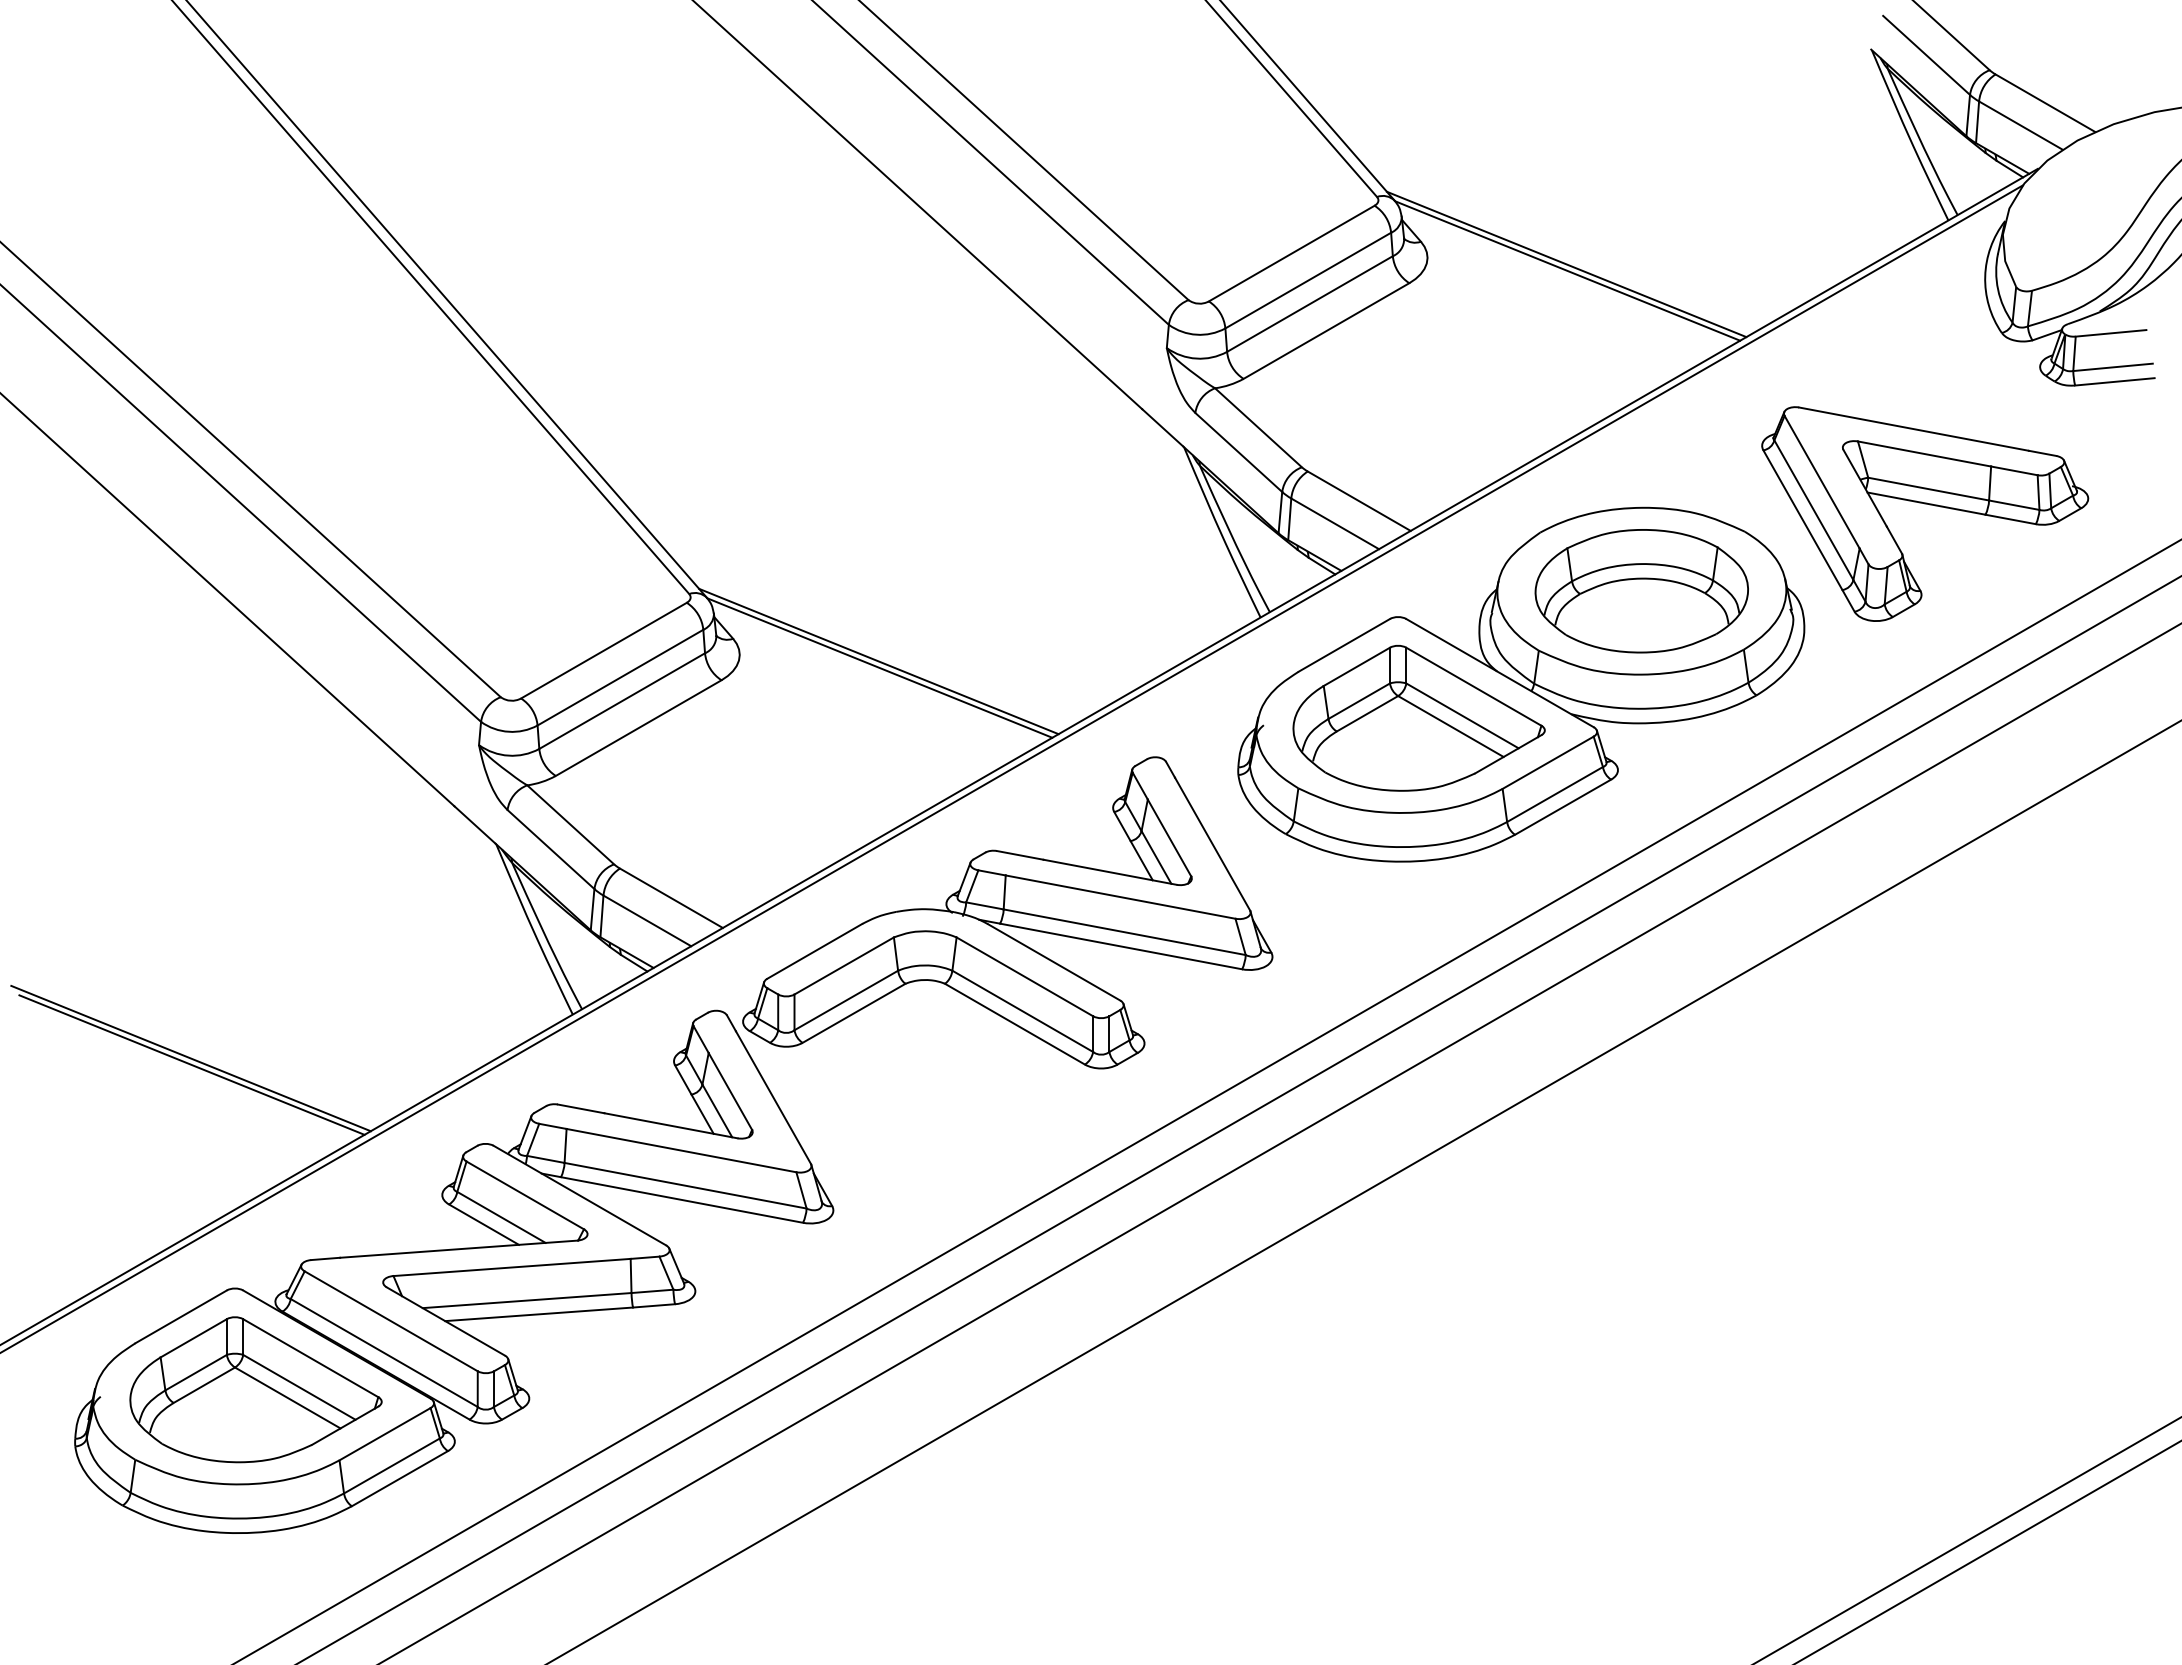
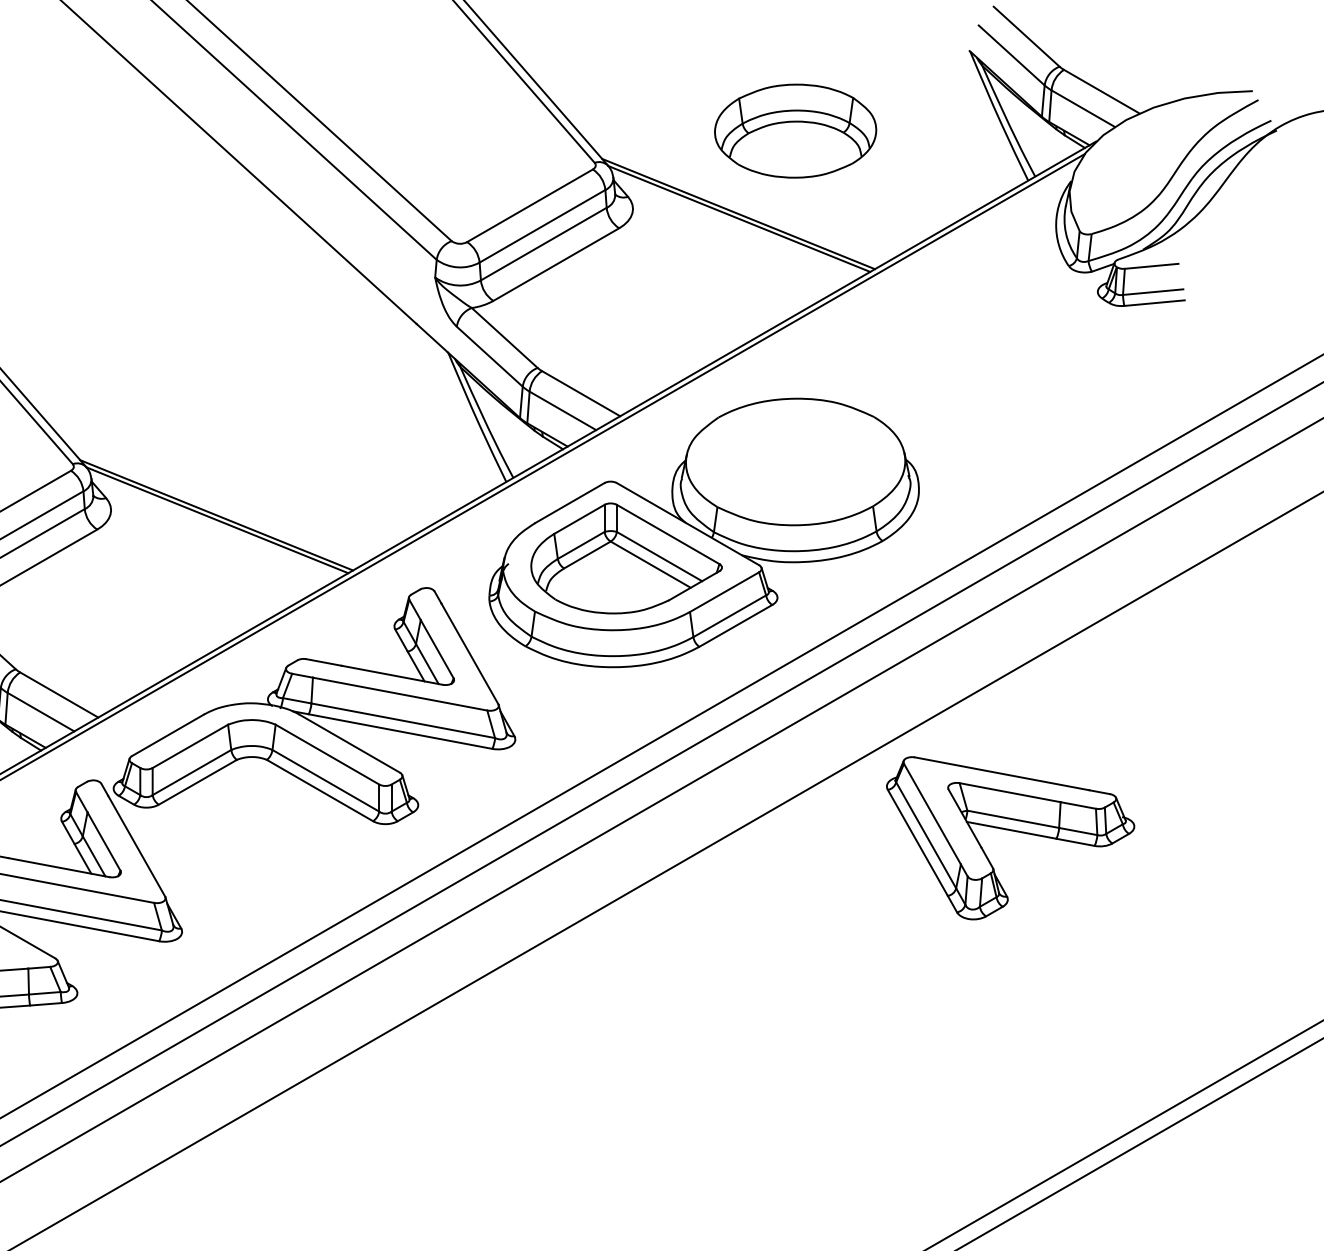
part: (1929, 505) -> (1013, 831), moved
part: (1641, 591) -> (795, 131), moved

